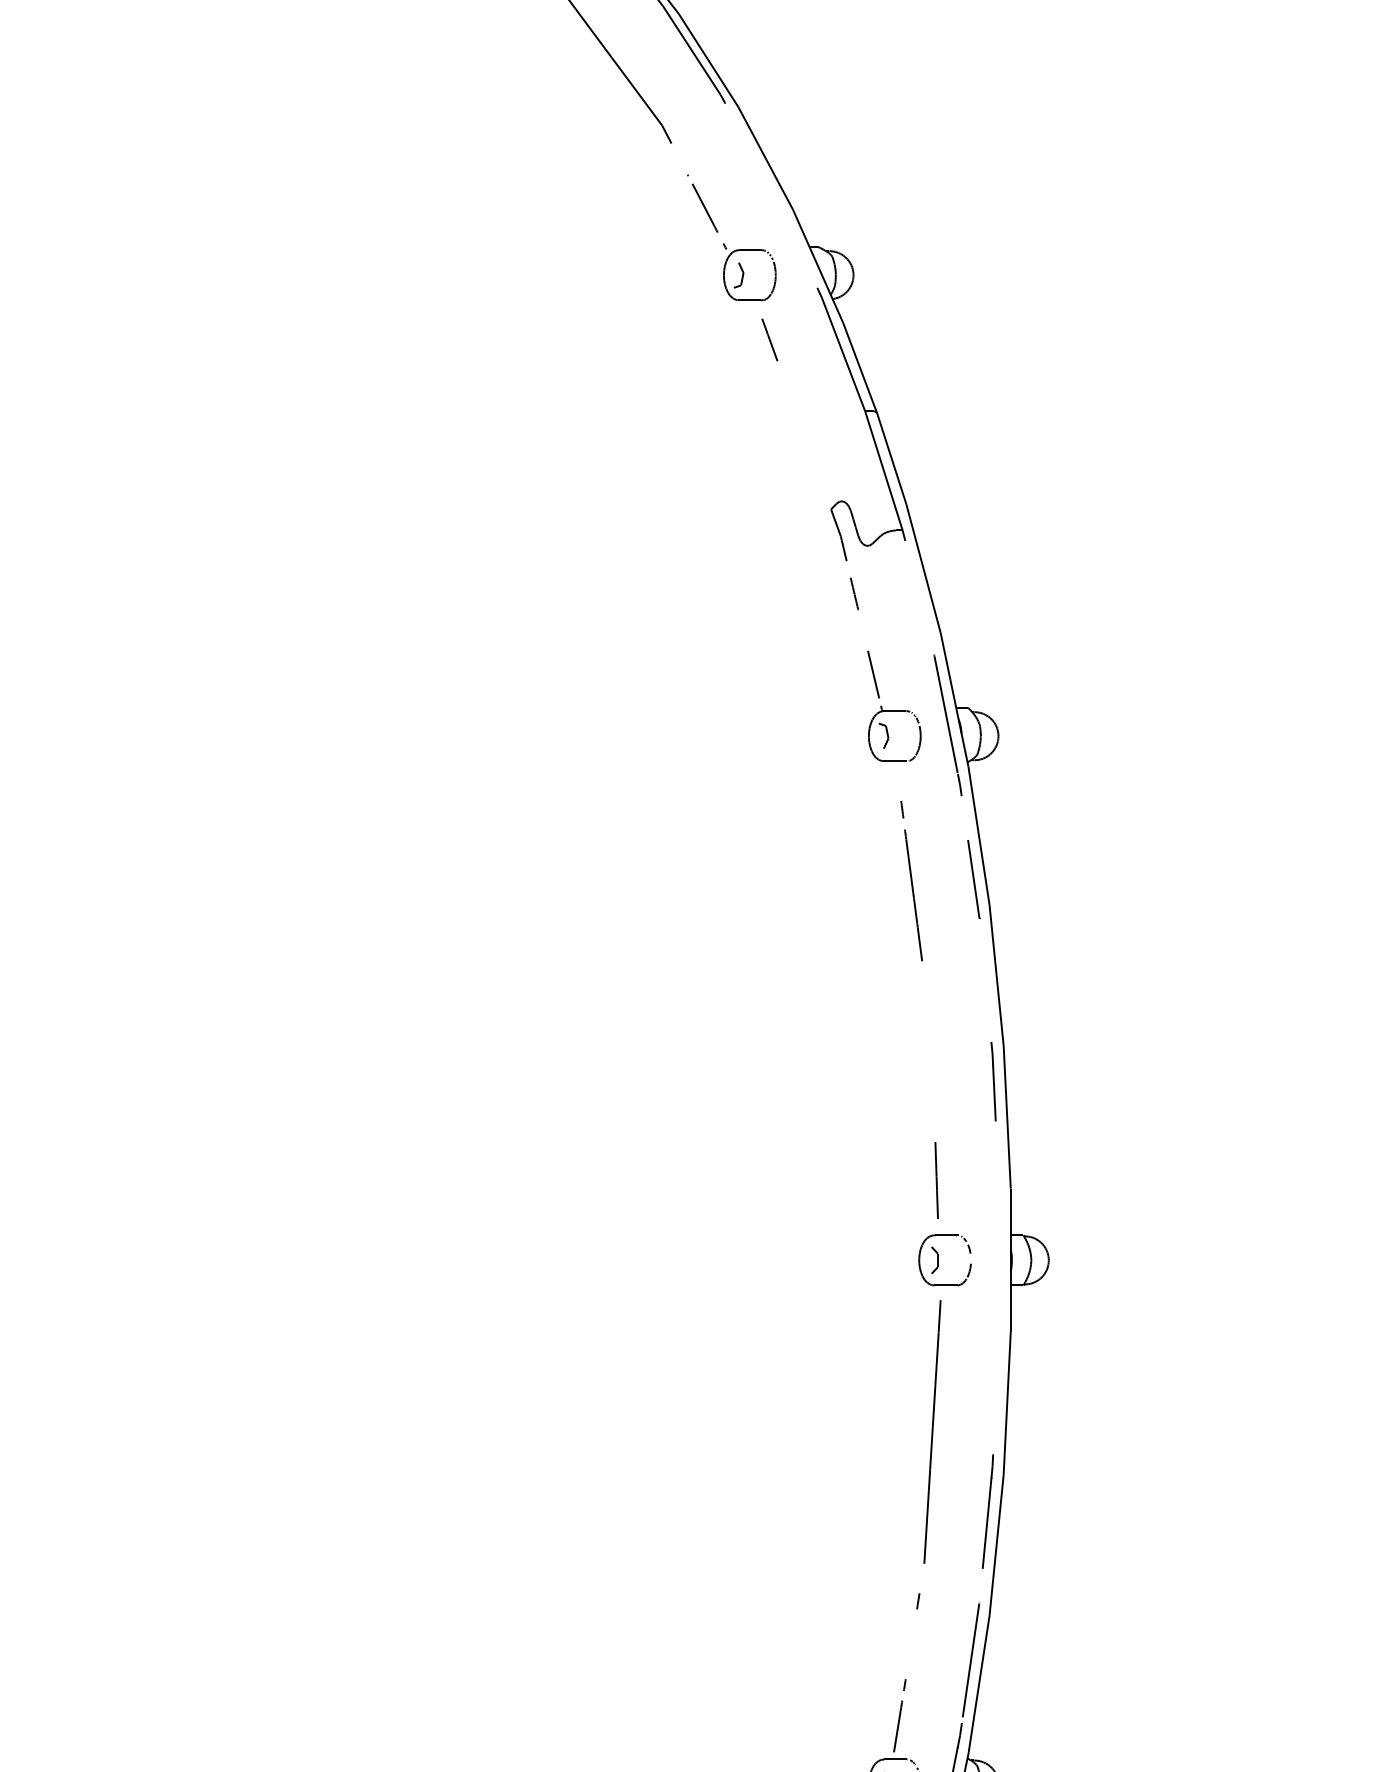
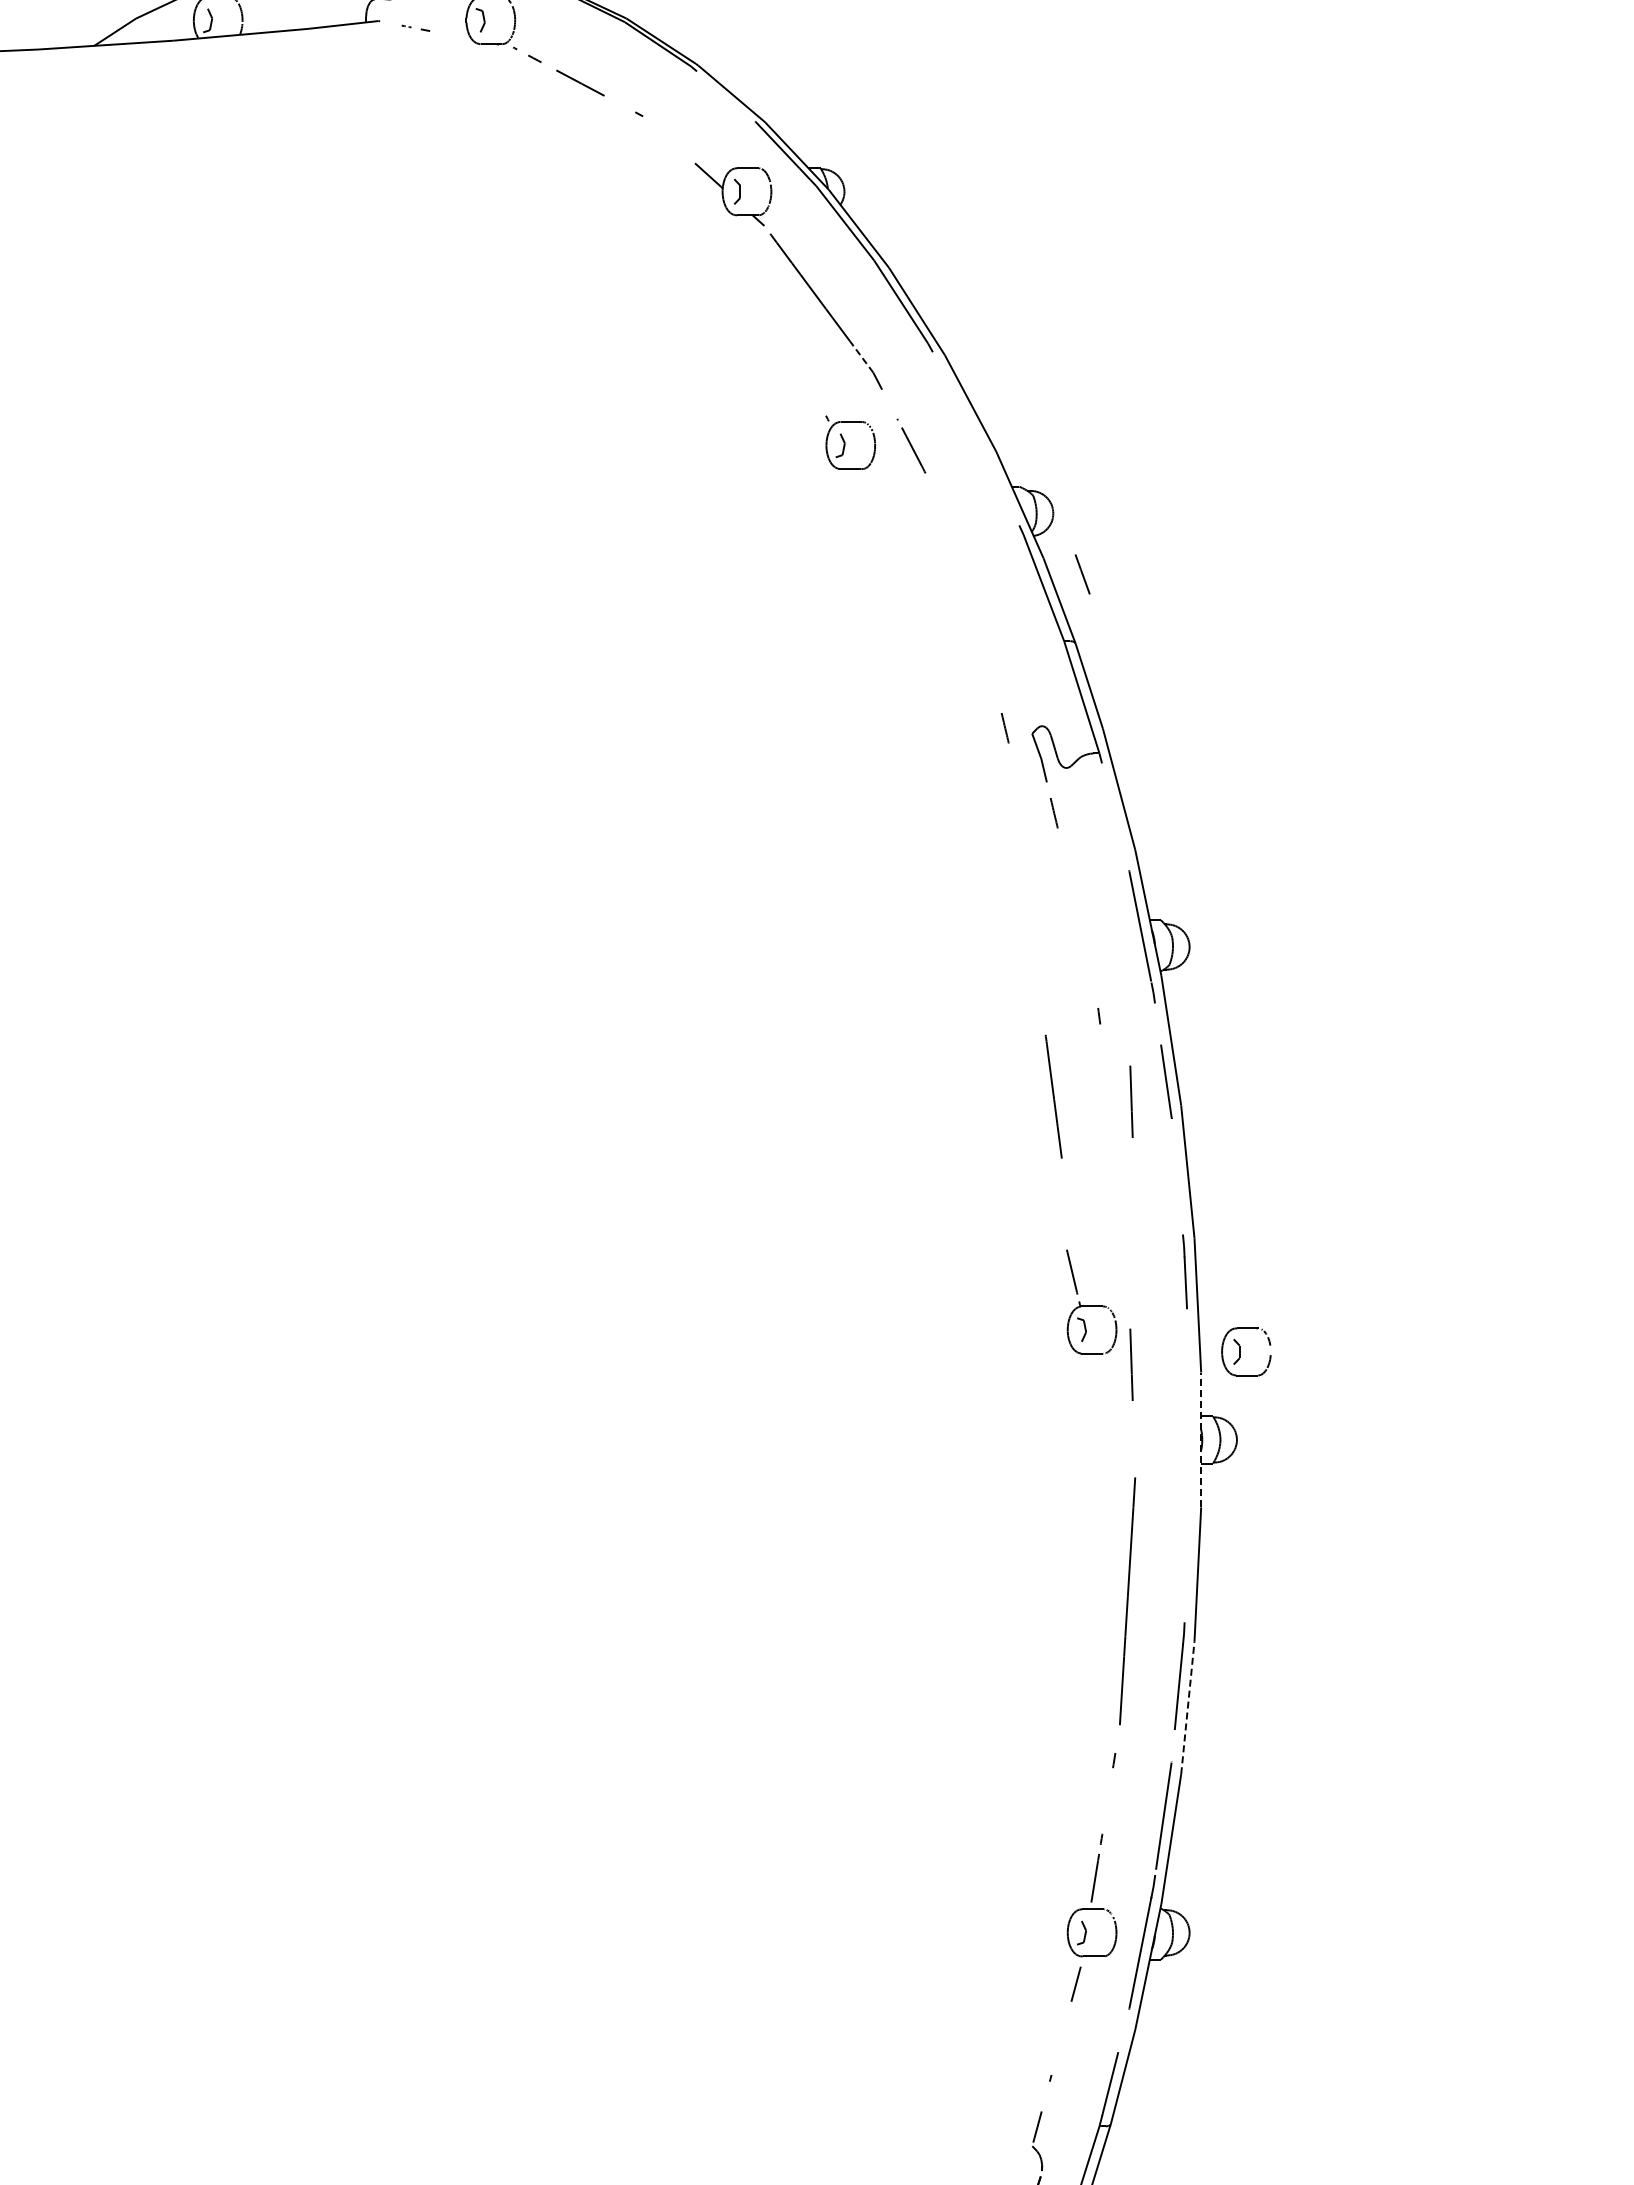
line: (649, 109) -> (861, 357), solid -> dashed
part: (749, 272) -> (850, 442), moved
line: (769, 340) -> (1082, 574), moved
line: (801, 503) -> (1004, 728), added
part: (894, 705) -> (1091, 1301), moved
line: (913, 895) -> (1053, 1096), moved
line: (936, 900) -> (1131, 1101), added
part: (945, 1259) -> (1246, 1351), moved
line: (1011, 1259) -> (1201, 1439), solid -> dashed
line: (996, 1544) -> (1187, 1707), solid -> dashed

